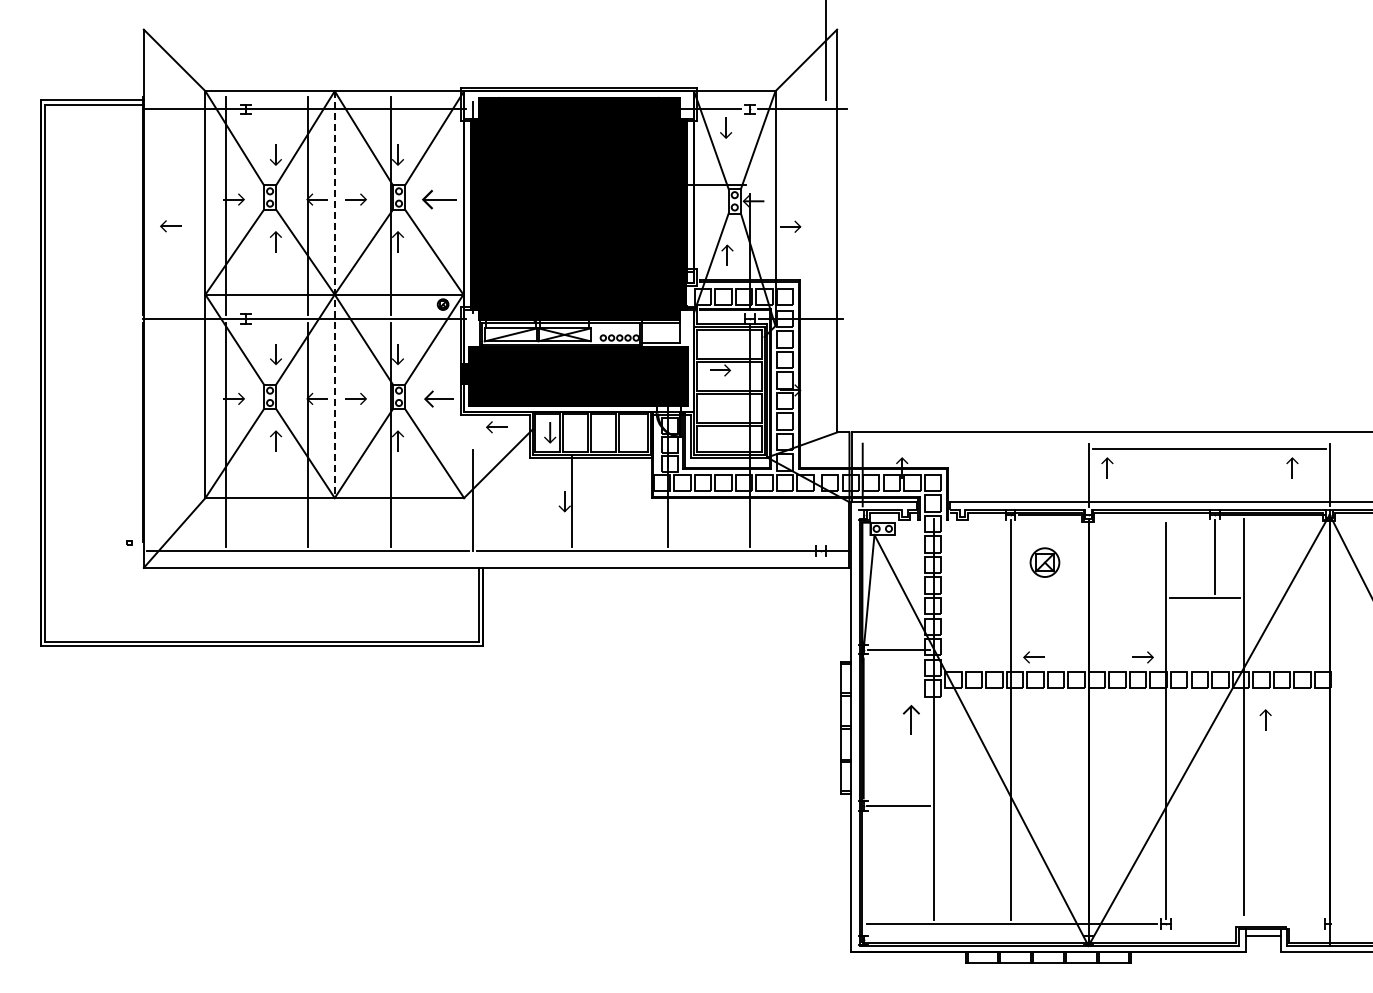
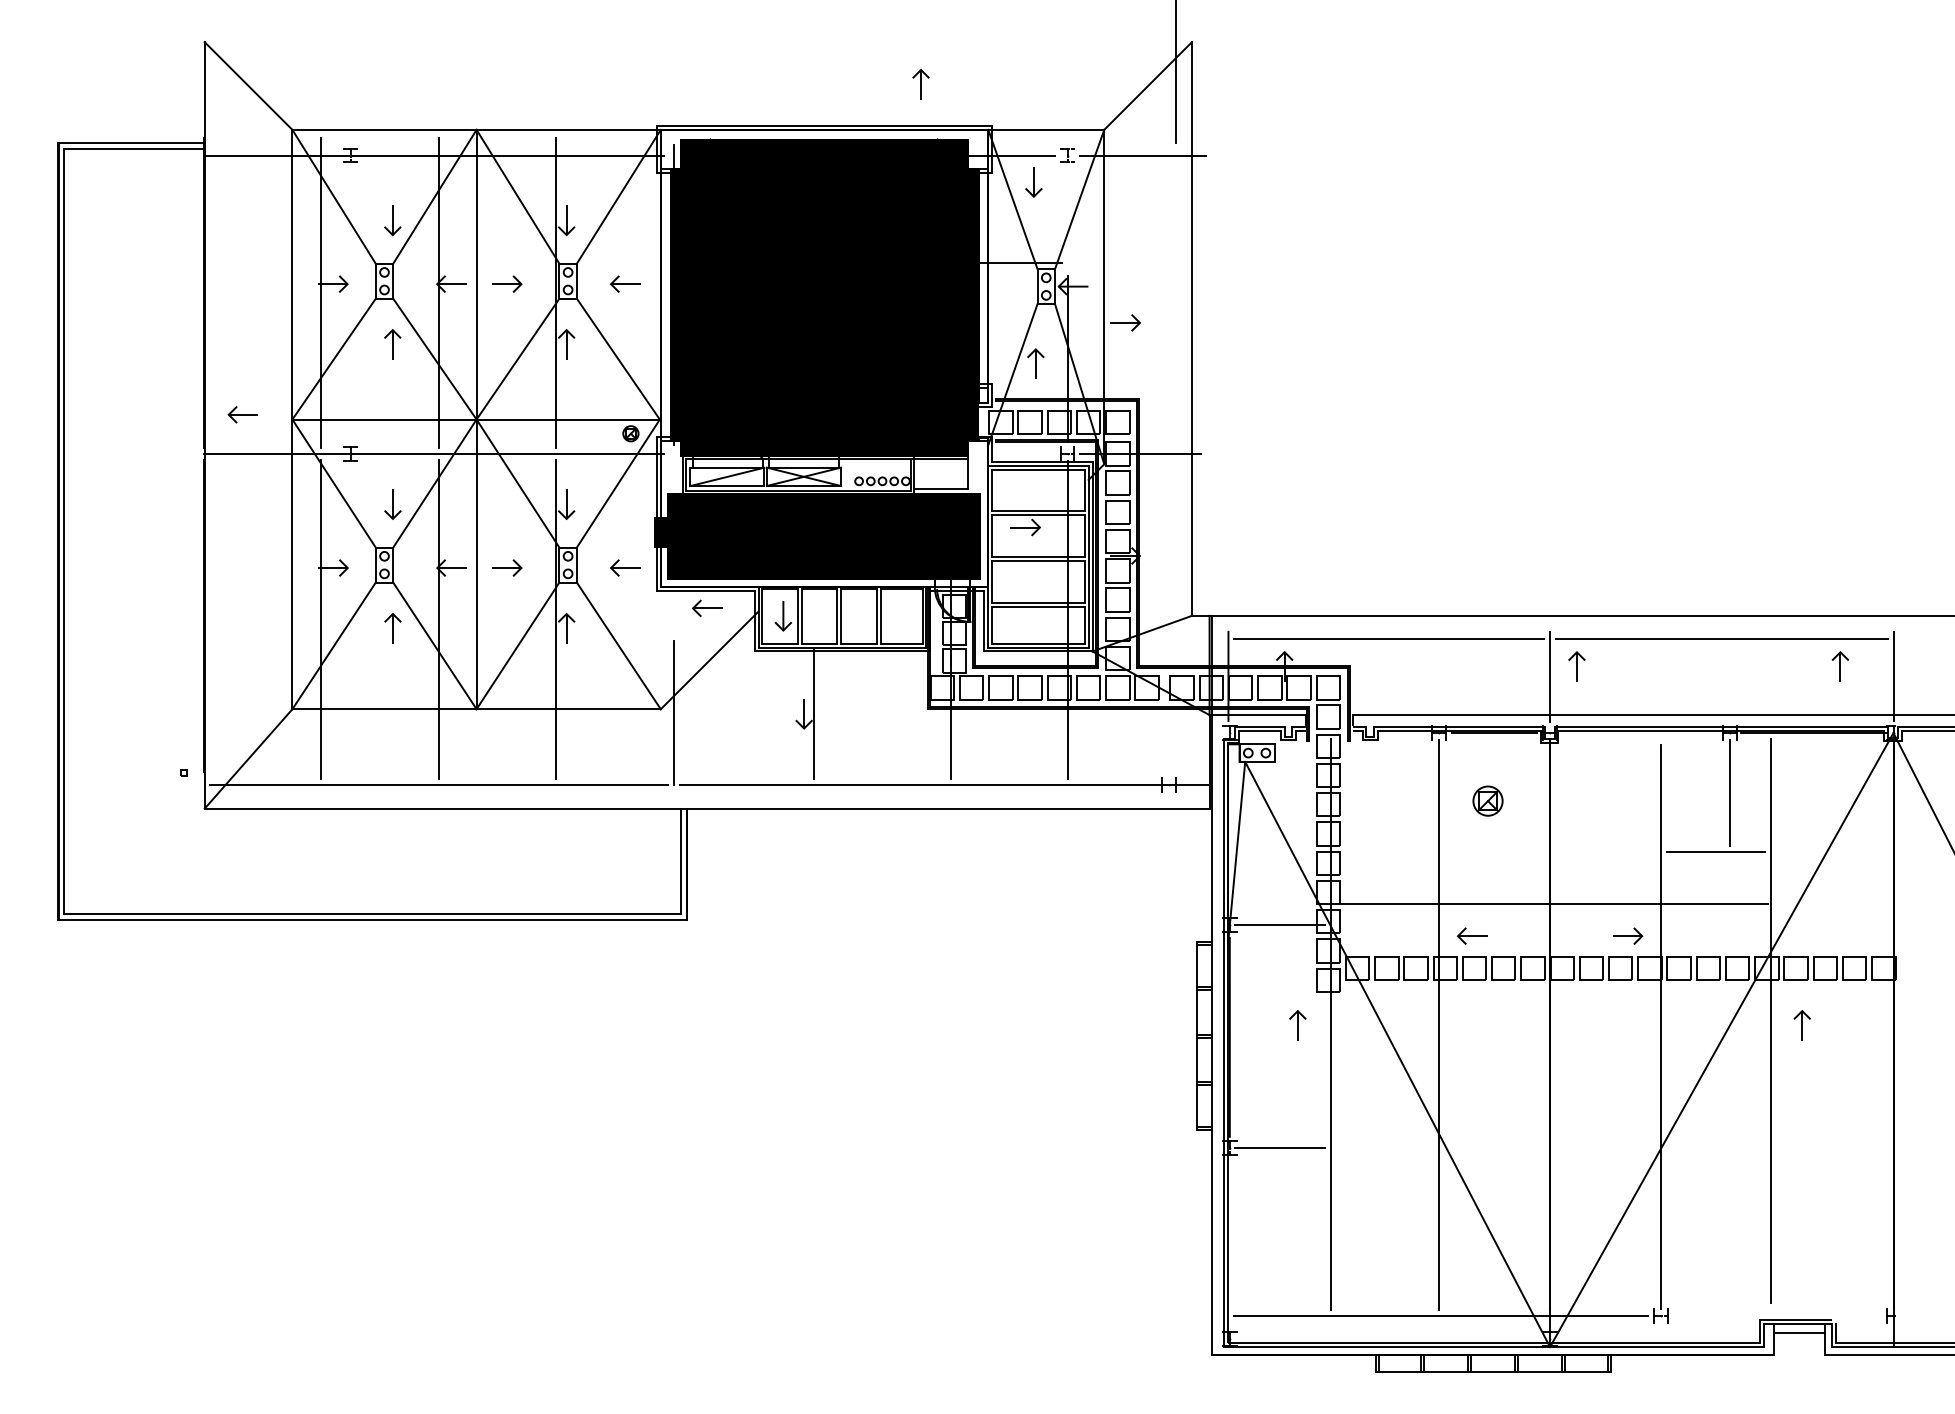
part: (646, 58) -> (920, 83), added
part: (438, 199) -> (624, 284), size x0.62
part: (170, 226) -> (242, 415), moved
line: (334, 295) -> (476, 420), dashed -> solid
part: (438, 398) -> (624, 567), size x0.71
line: (975, 448) -> (1389, 638), added
part: (1044, 562) -> (1487, 800), size x0.71
line: (1091, 634) -> (1554, 903), added
part: (911, 719) -> (1297, 1024), size x0.71

